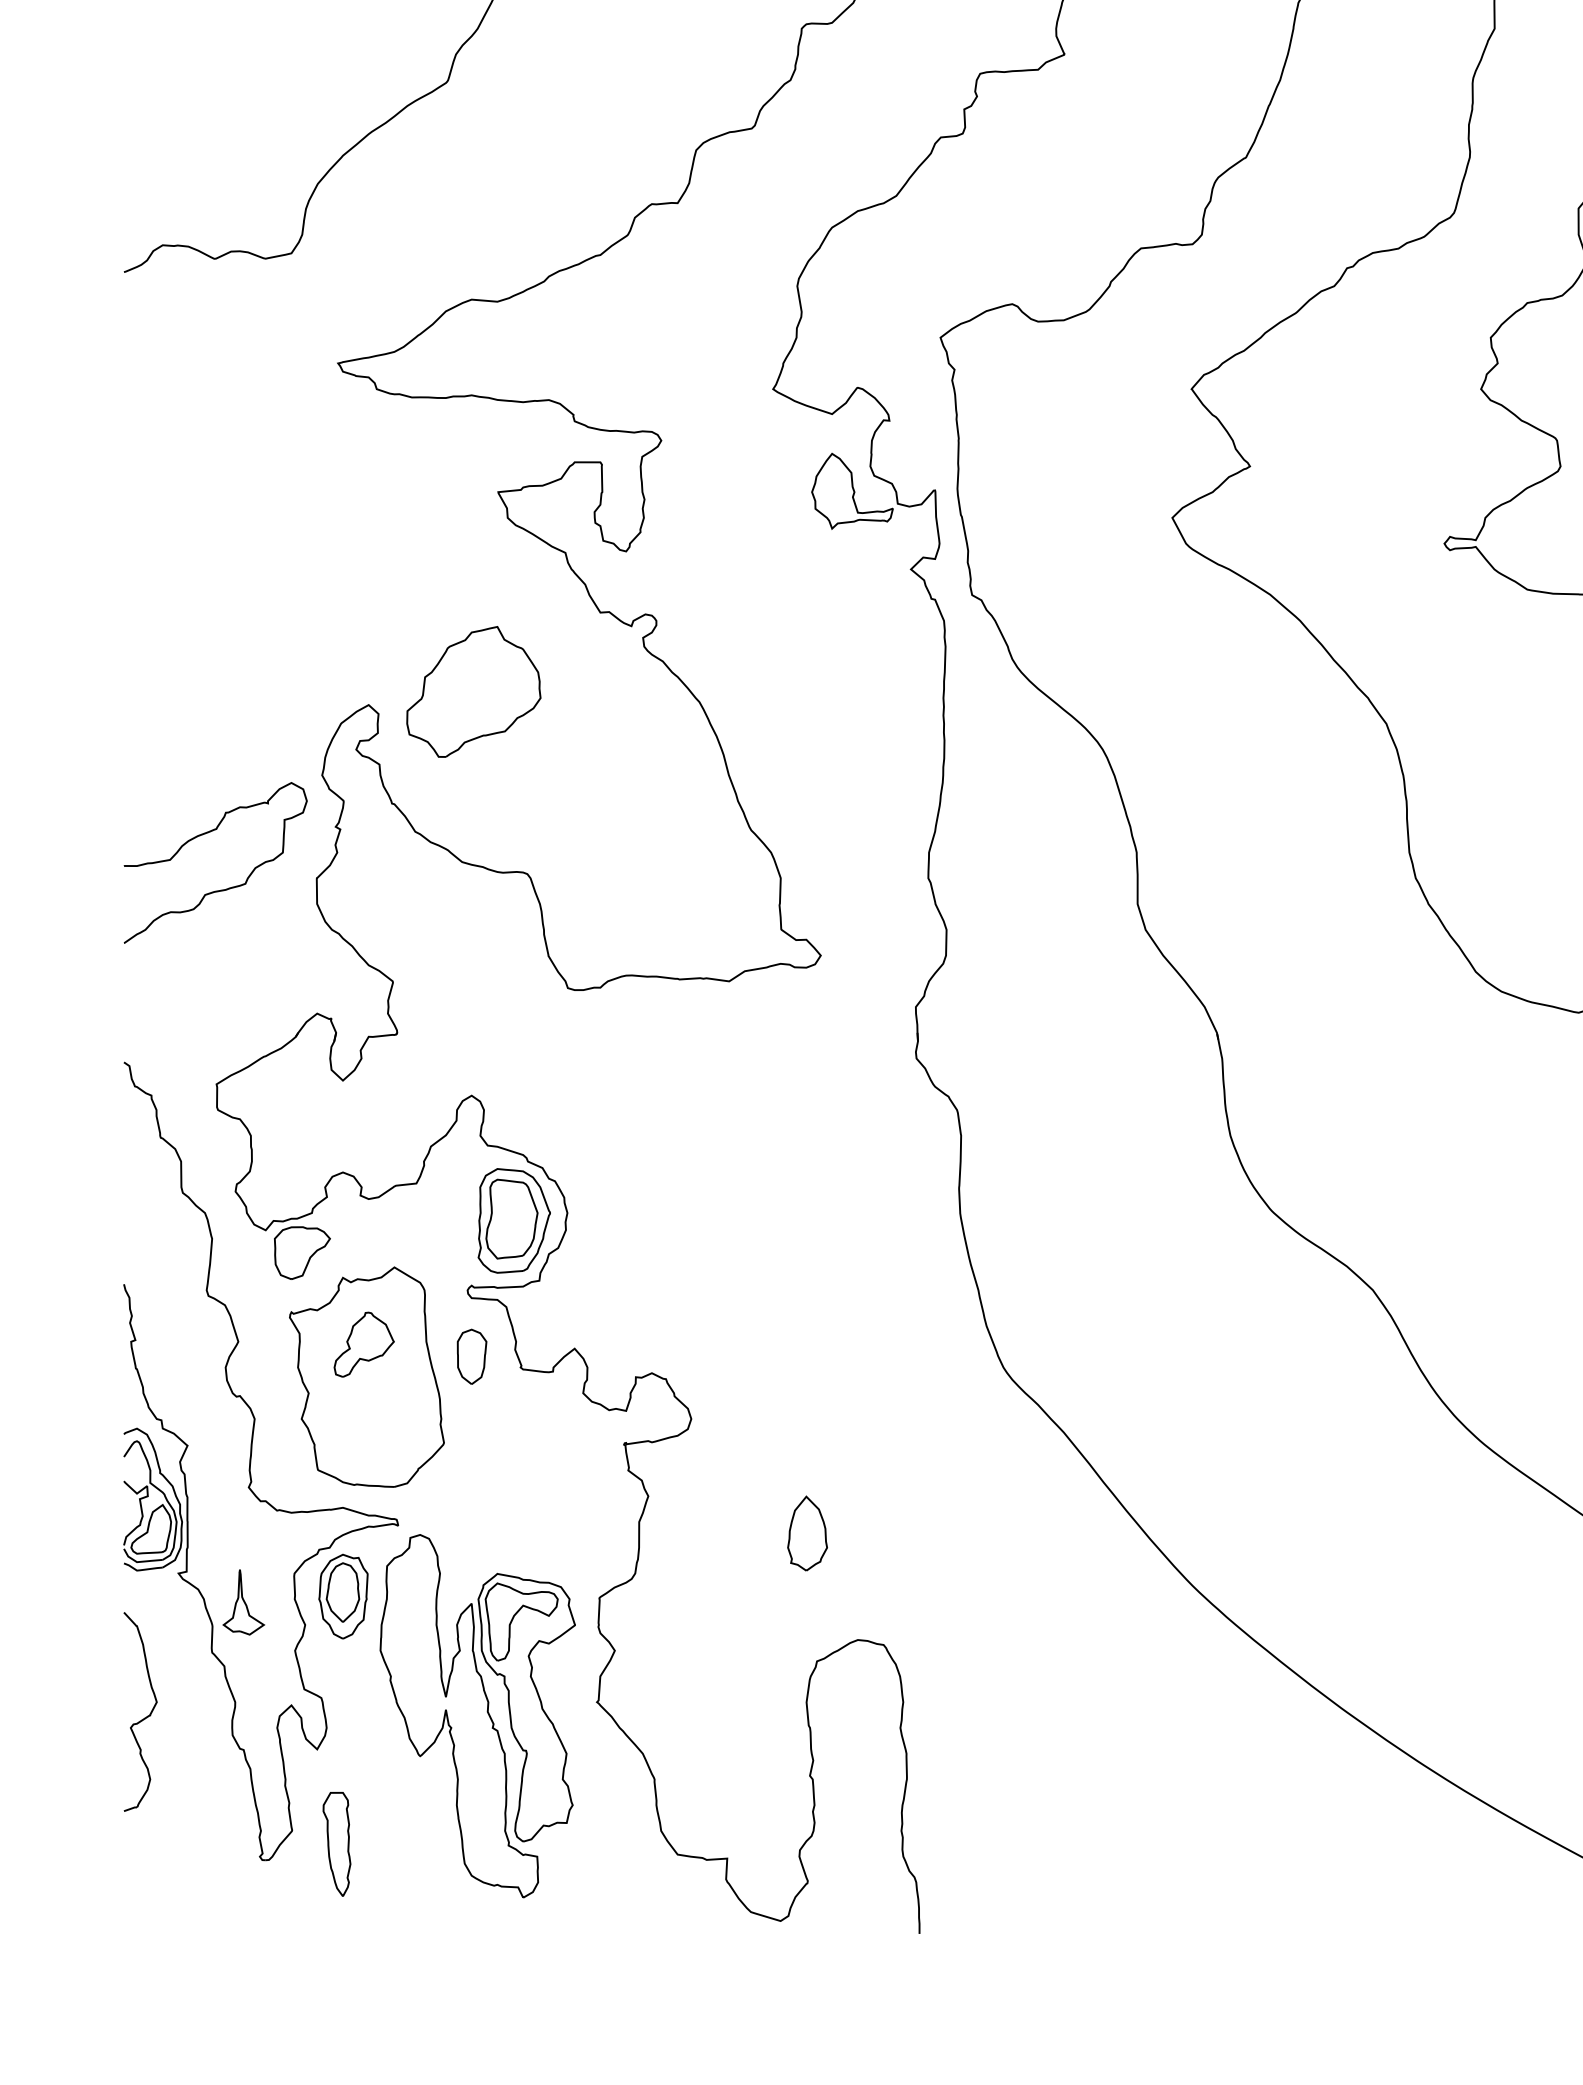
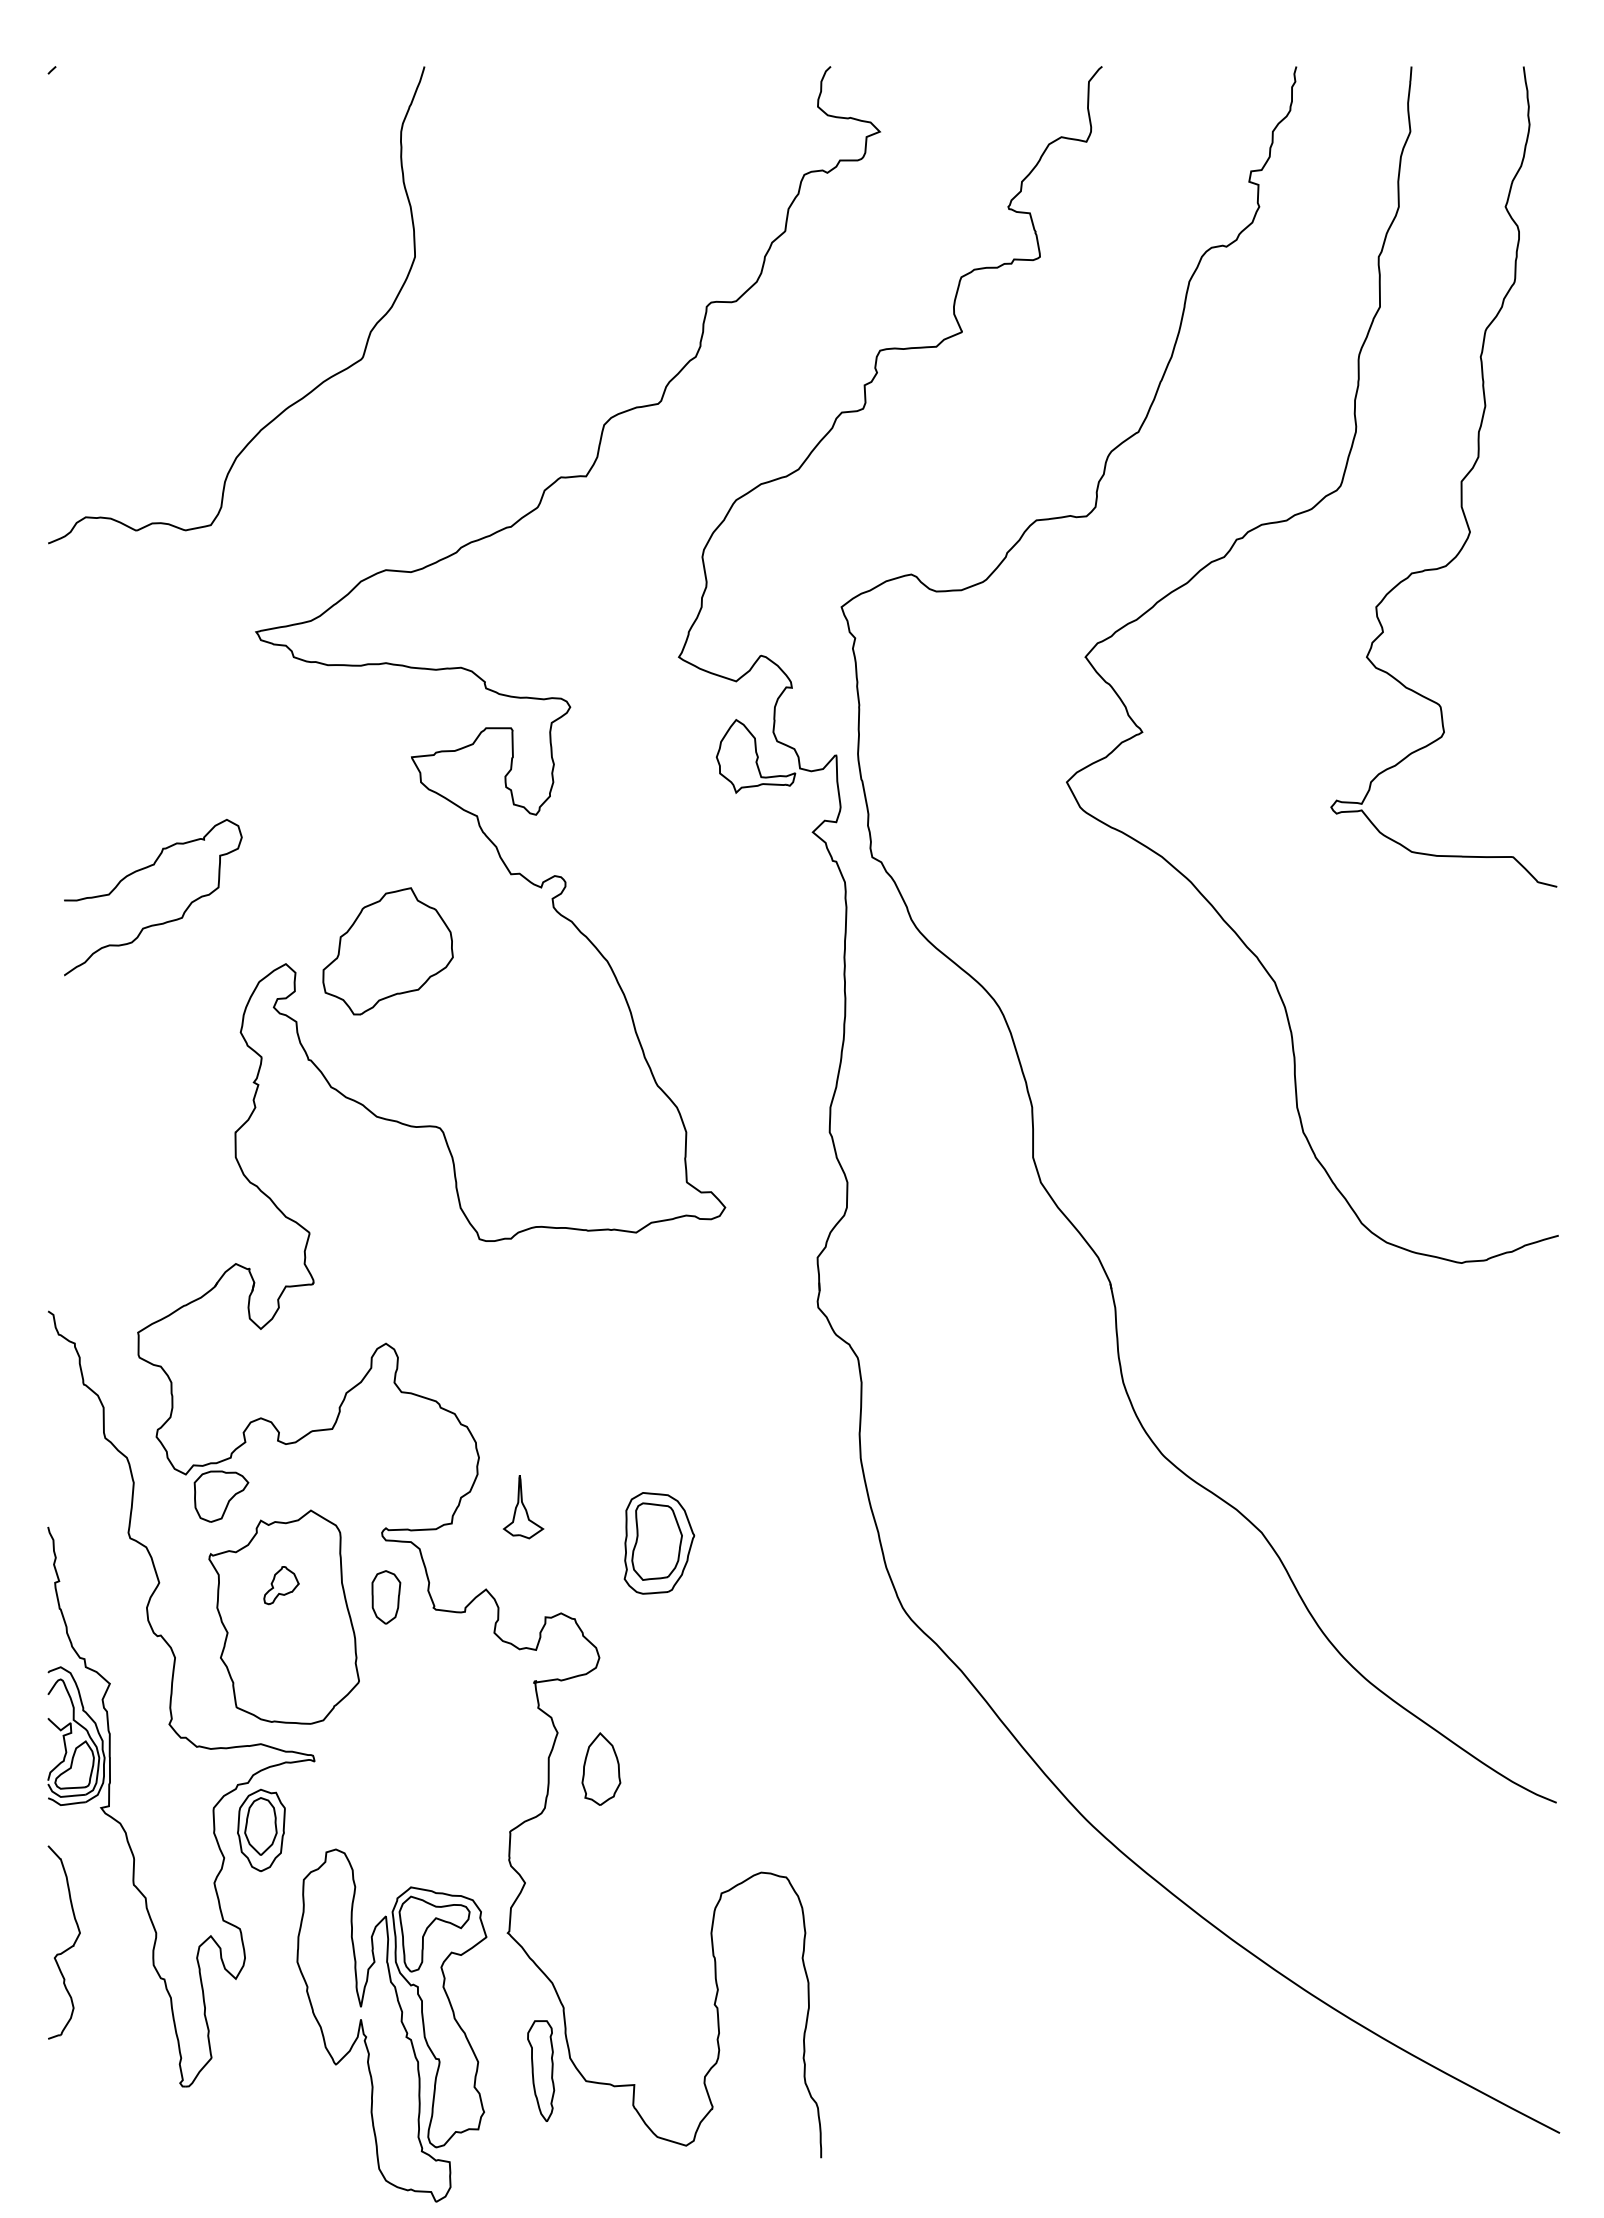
curve: (220, 889) -> (157, 923), moved
part: (514, 1221) -> (659, 1543), moved
part: (364, 1344) -> (281, 1585), size x0.6
part: (807, 1532) -> (601, 1768), moved
part: (243, 1602) -> (523, 1507), moved
part: (477, 1716) -> (391, 2025), moved
part: (337, 1843) -> (541, 2070), moved

